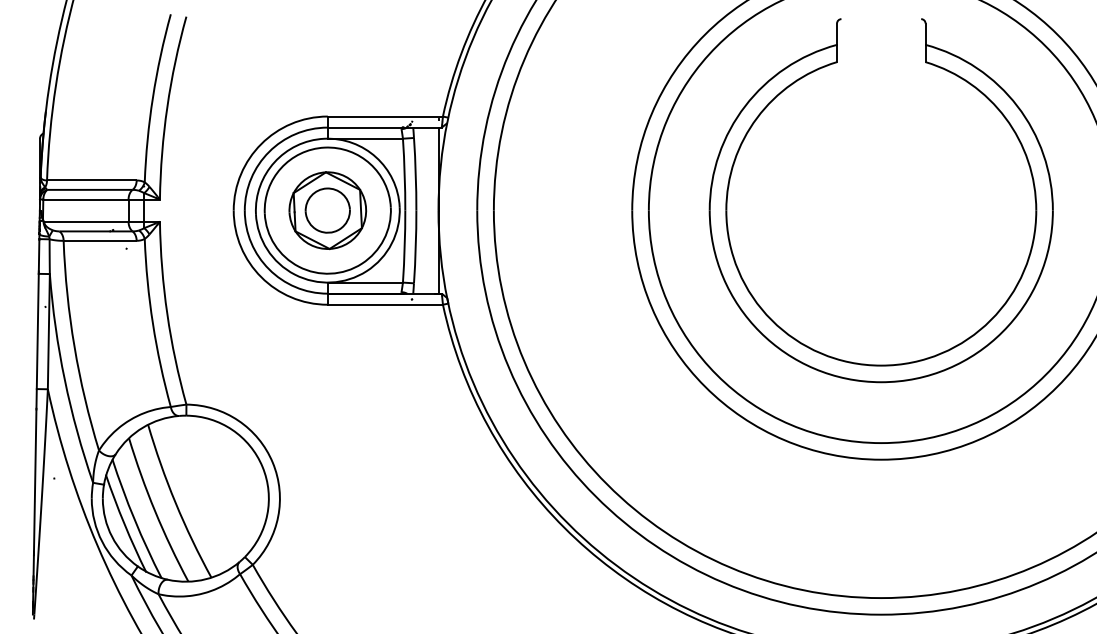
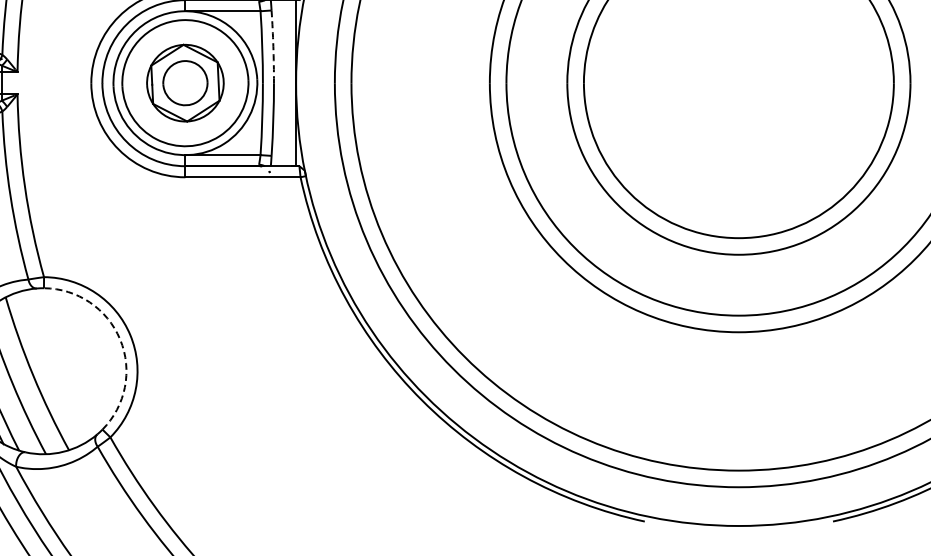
arc: (415, 174) -> (273, 47), solid -> dashed
arc: (262, 466) -> (120, 339), solid -> dashed

